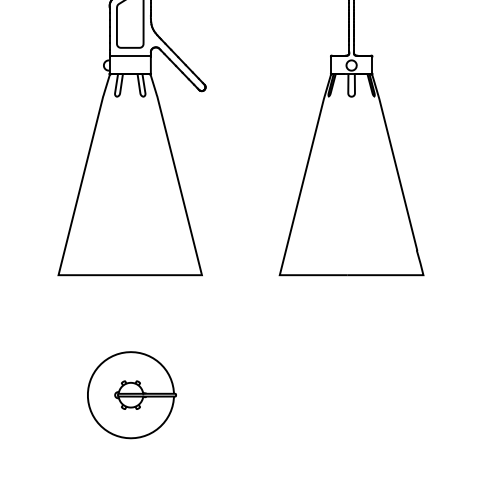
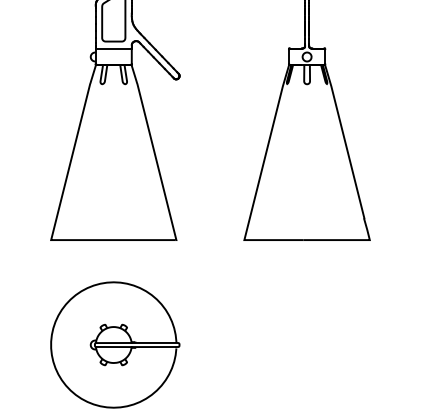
part: (131, 394) -> (114, 344), size x1.67

